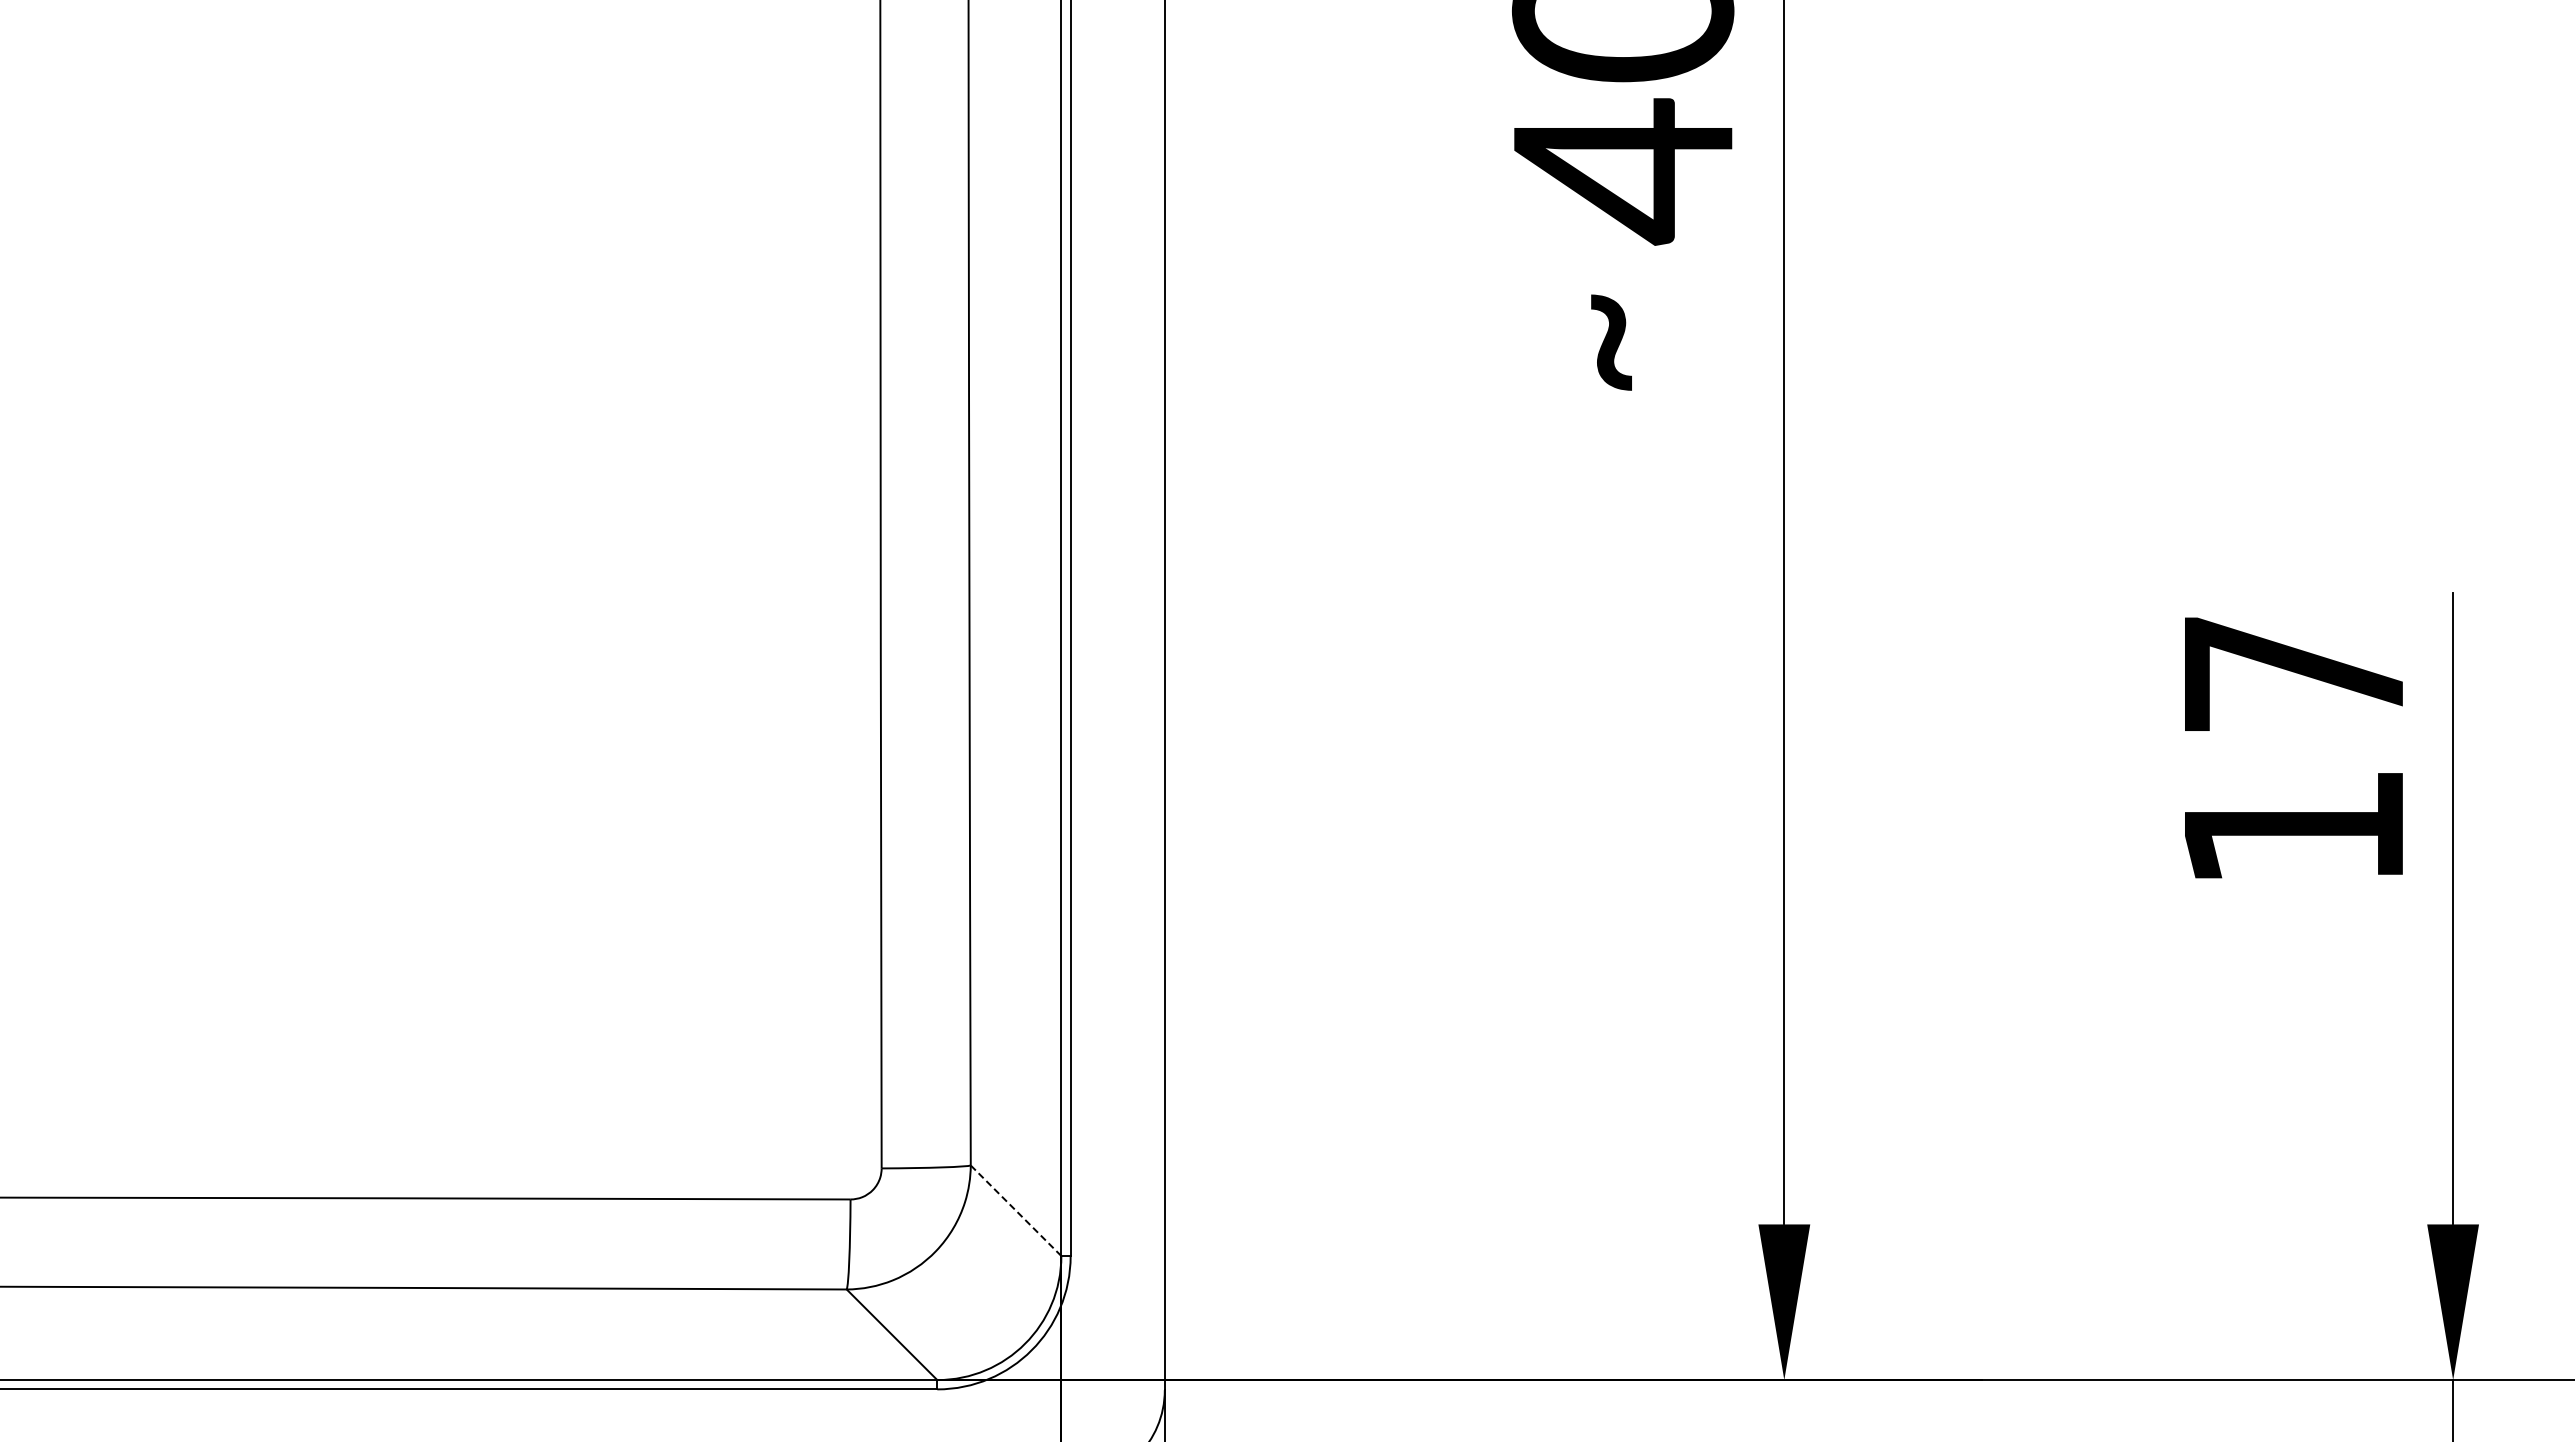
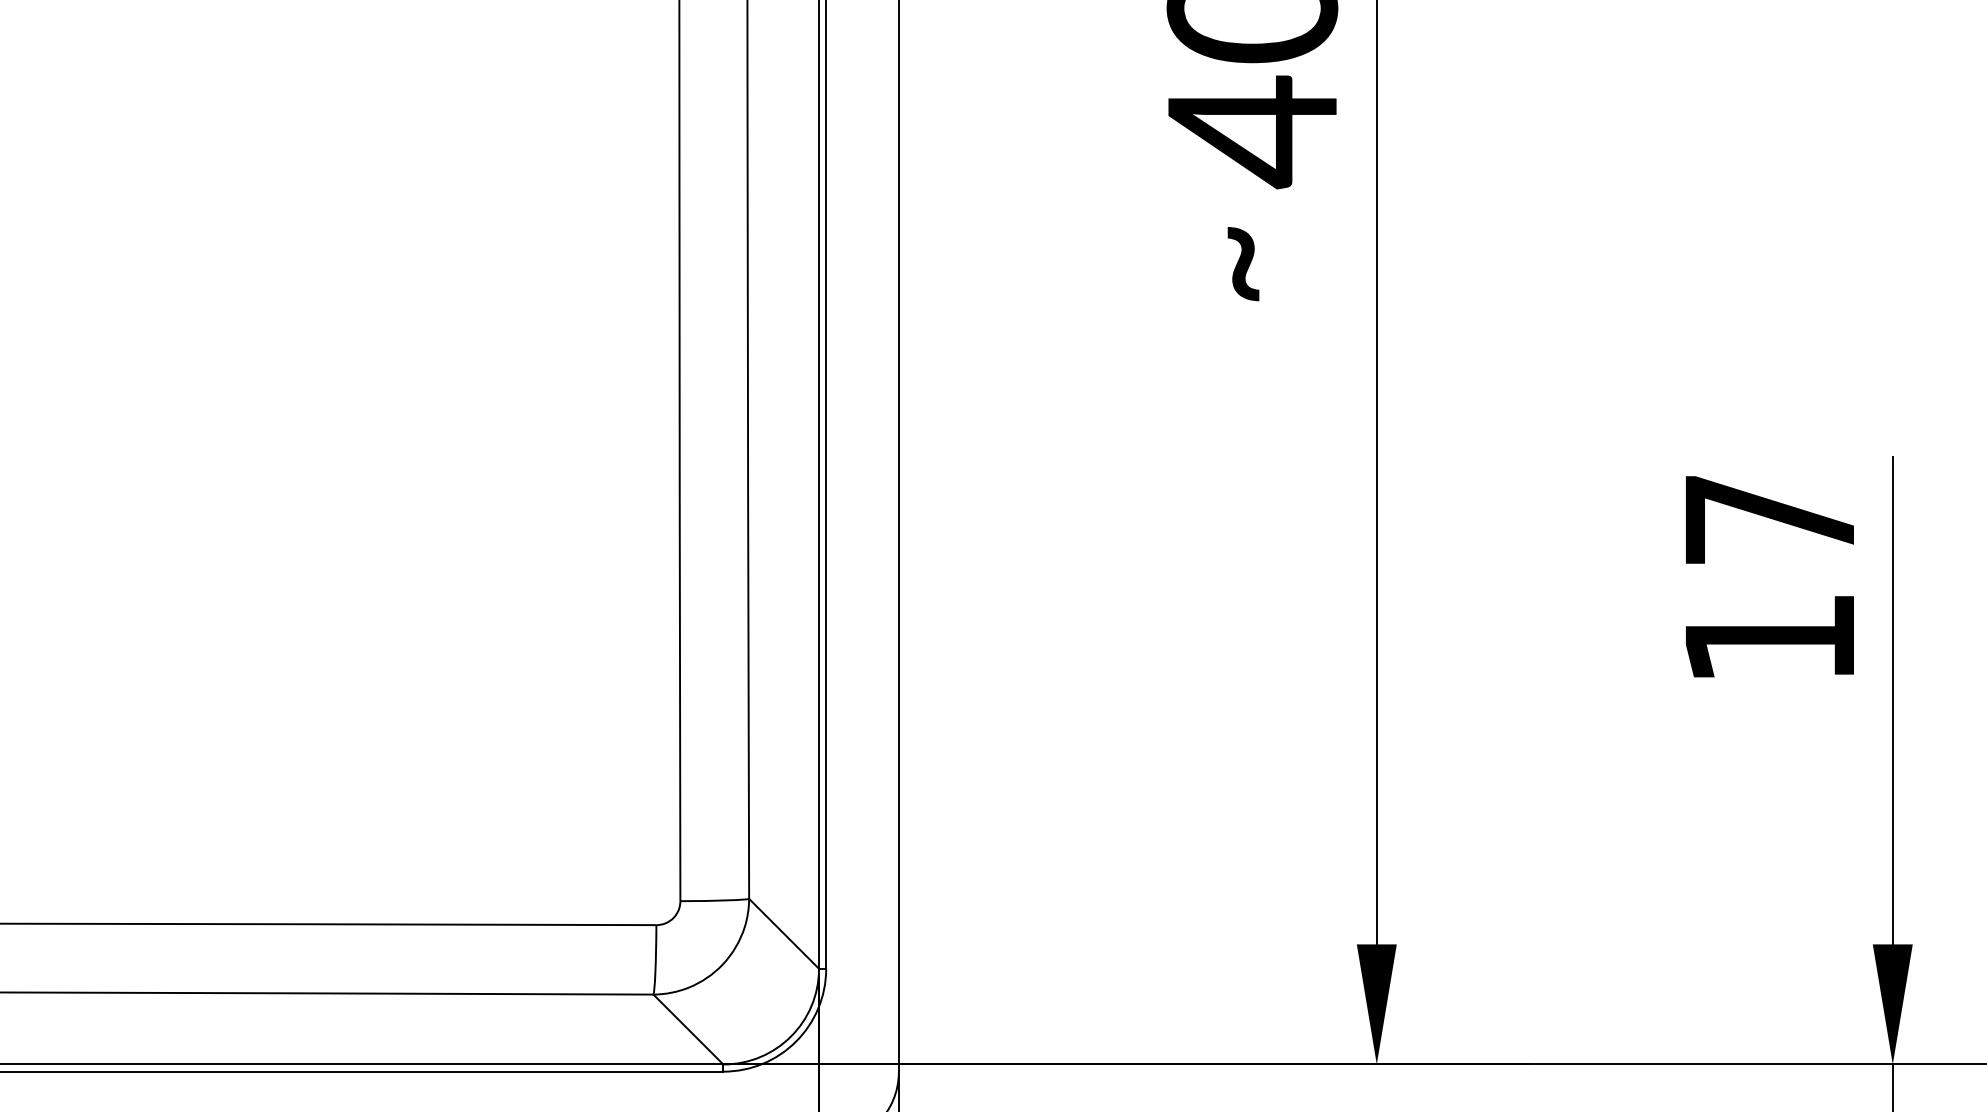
line: (1015, 1210) -> (783, 933), dashed -> solid

